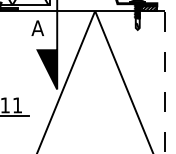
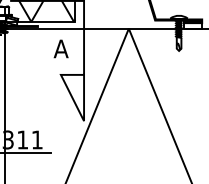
hatch: (149, 8) -> (192, 25), removed
fill: (47, 69) -> (72, 97), removed

